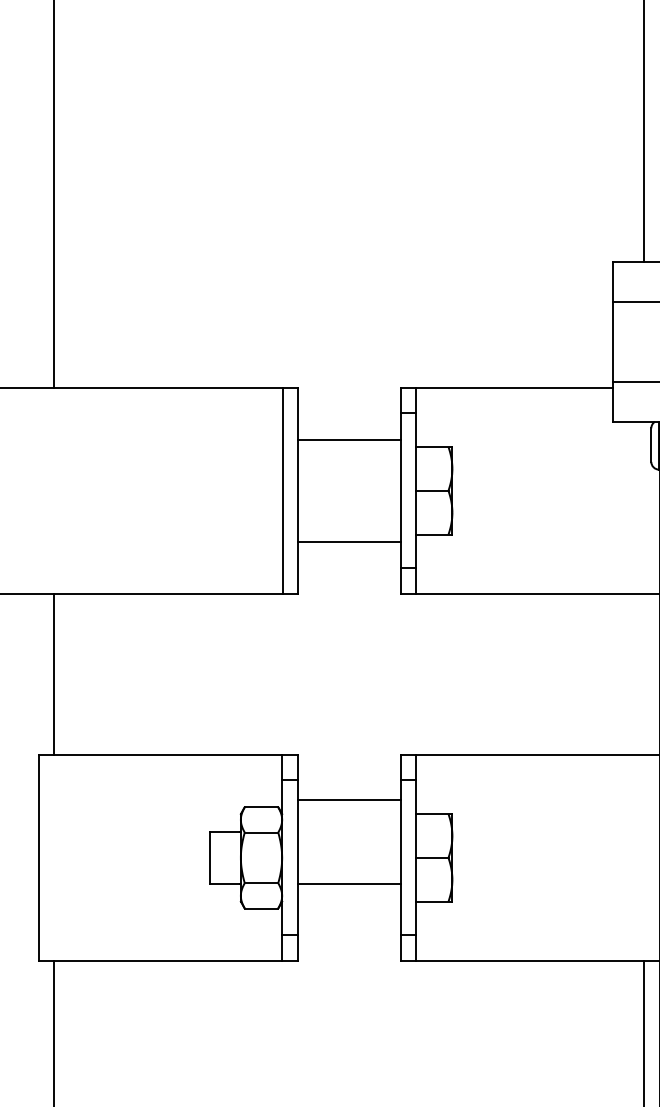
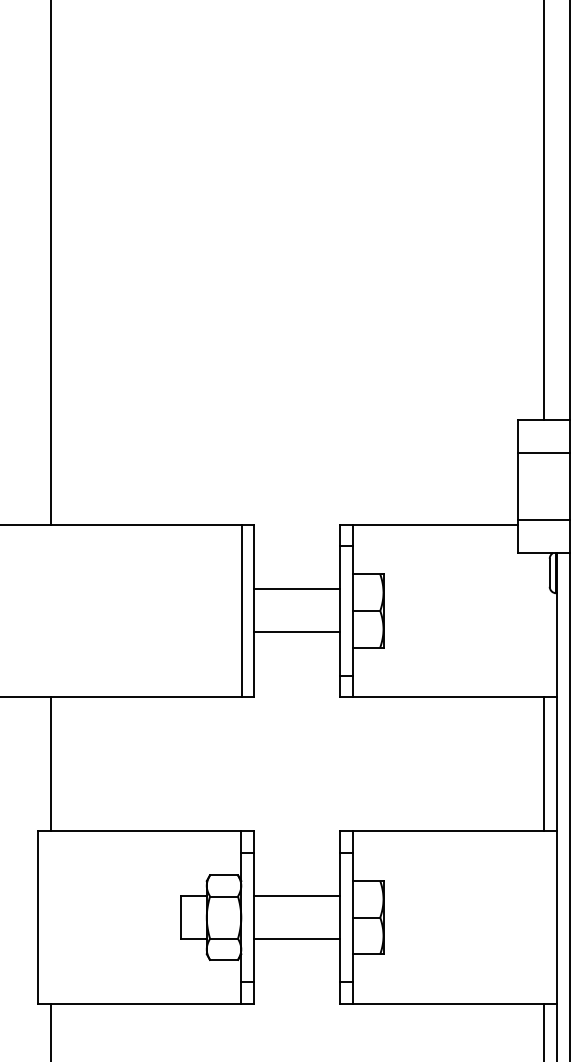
line: (349, 440) -> (297, 589), moved
line: (349, 541) -> (297, 632), moved
line: (643, 674) -> (543, 764), added
line: (349, 800) -> (297, 896), moved

